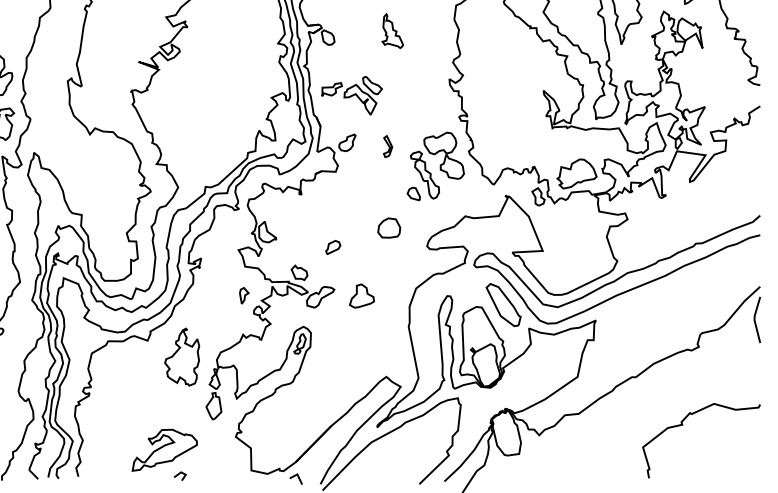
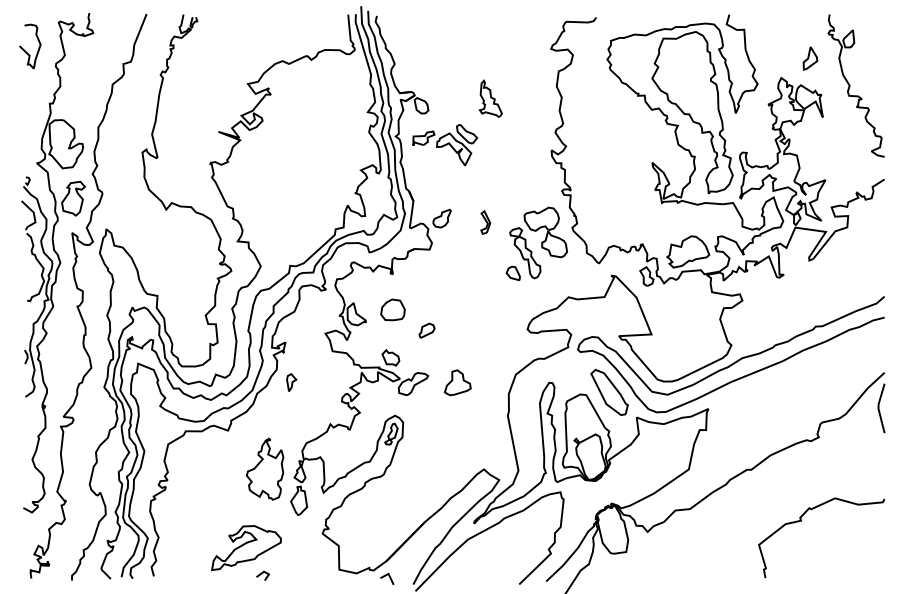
part: (352, 96) -> (445, 145), moved
part: (388, 227) -> (392, 309), moved
part: (244, 295) -> (291, 382), moved
part: (181, 356) -> (264, 468), moved

